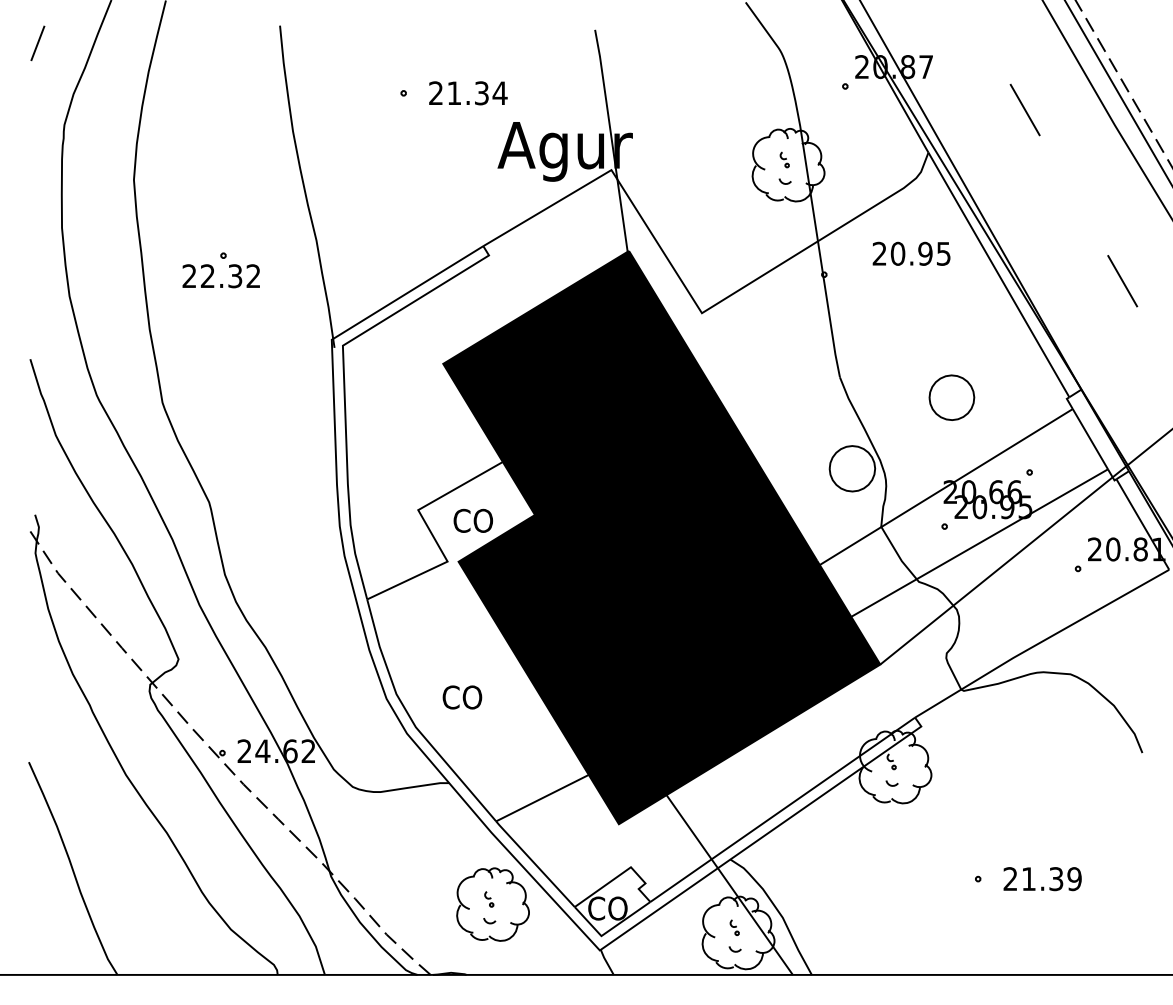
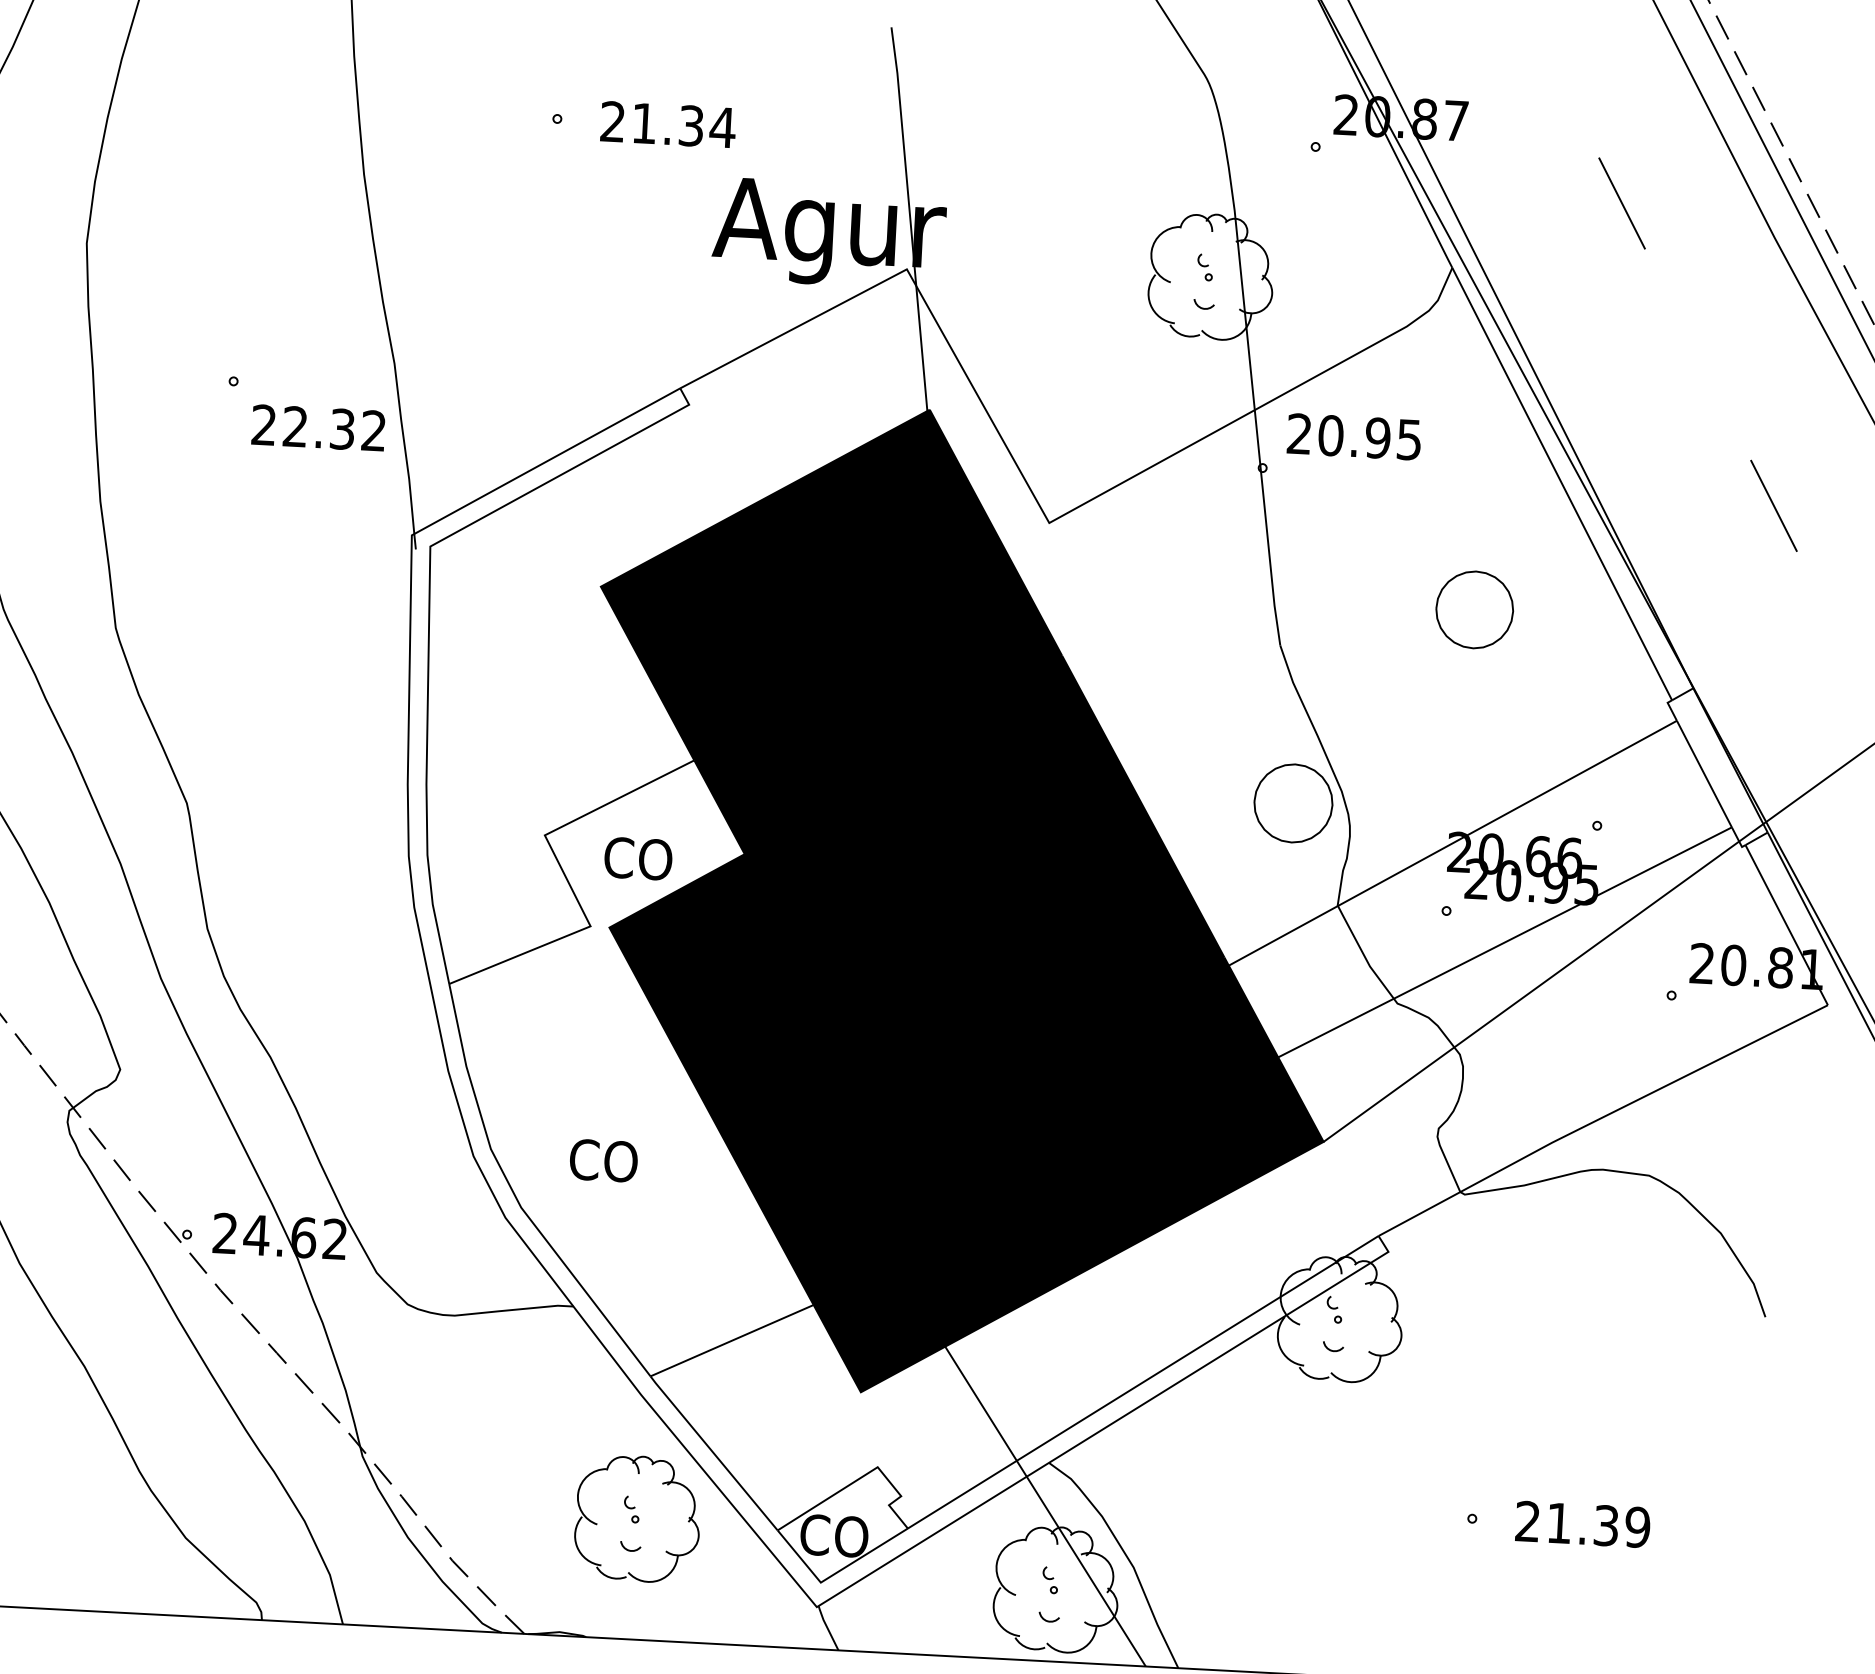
text: (911, 253) -> (1354, 436), moved
text: (220, 276) -> (317, 428), moved
part: (951, 397) -> (1474, 609), moved

